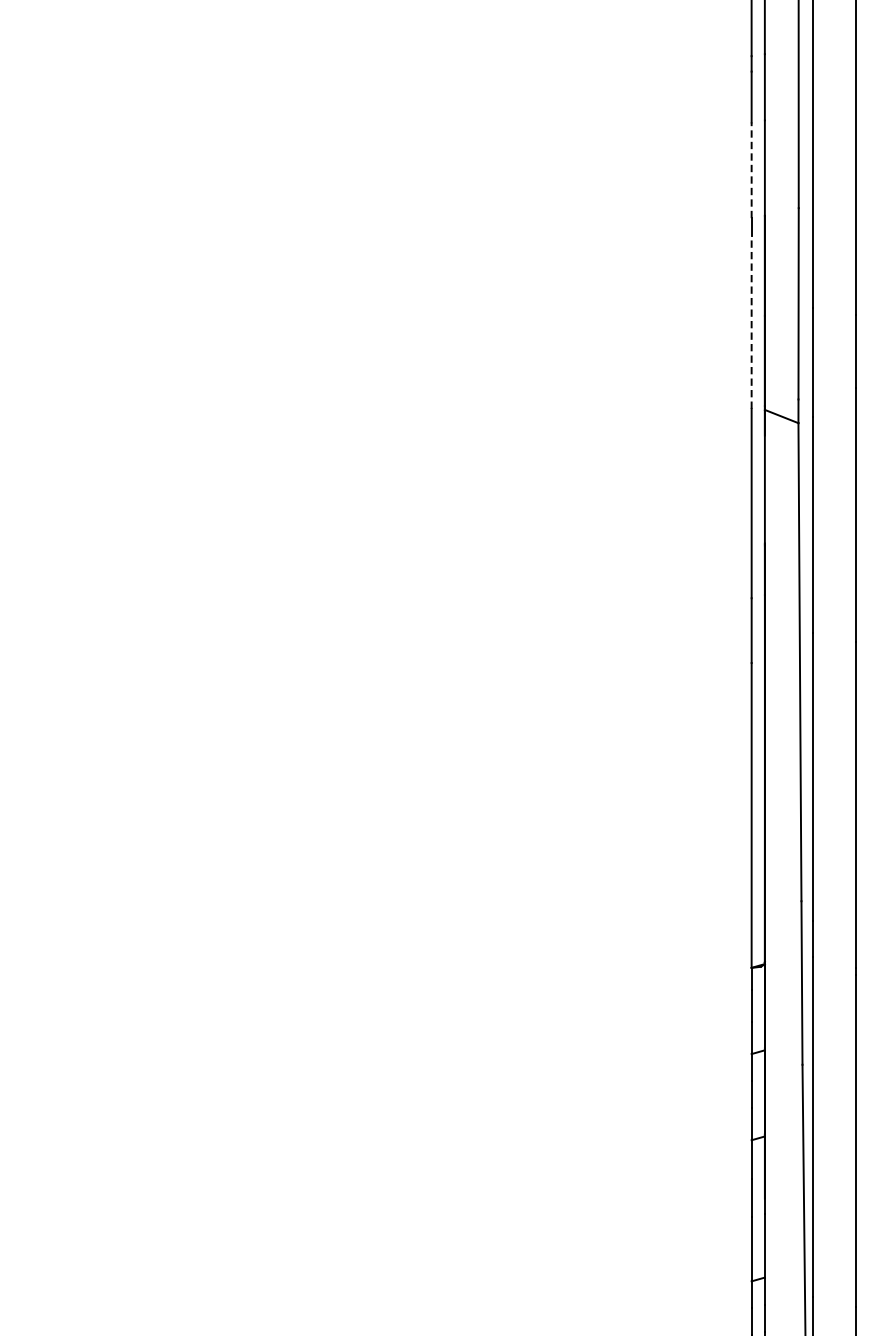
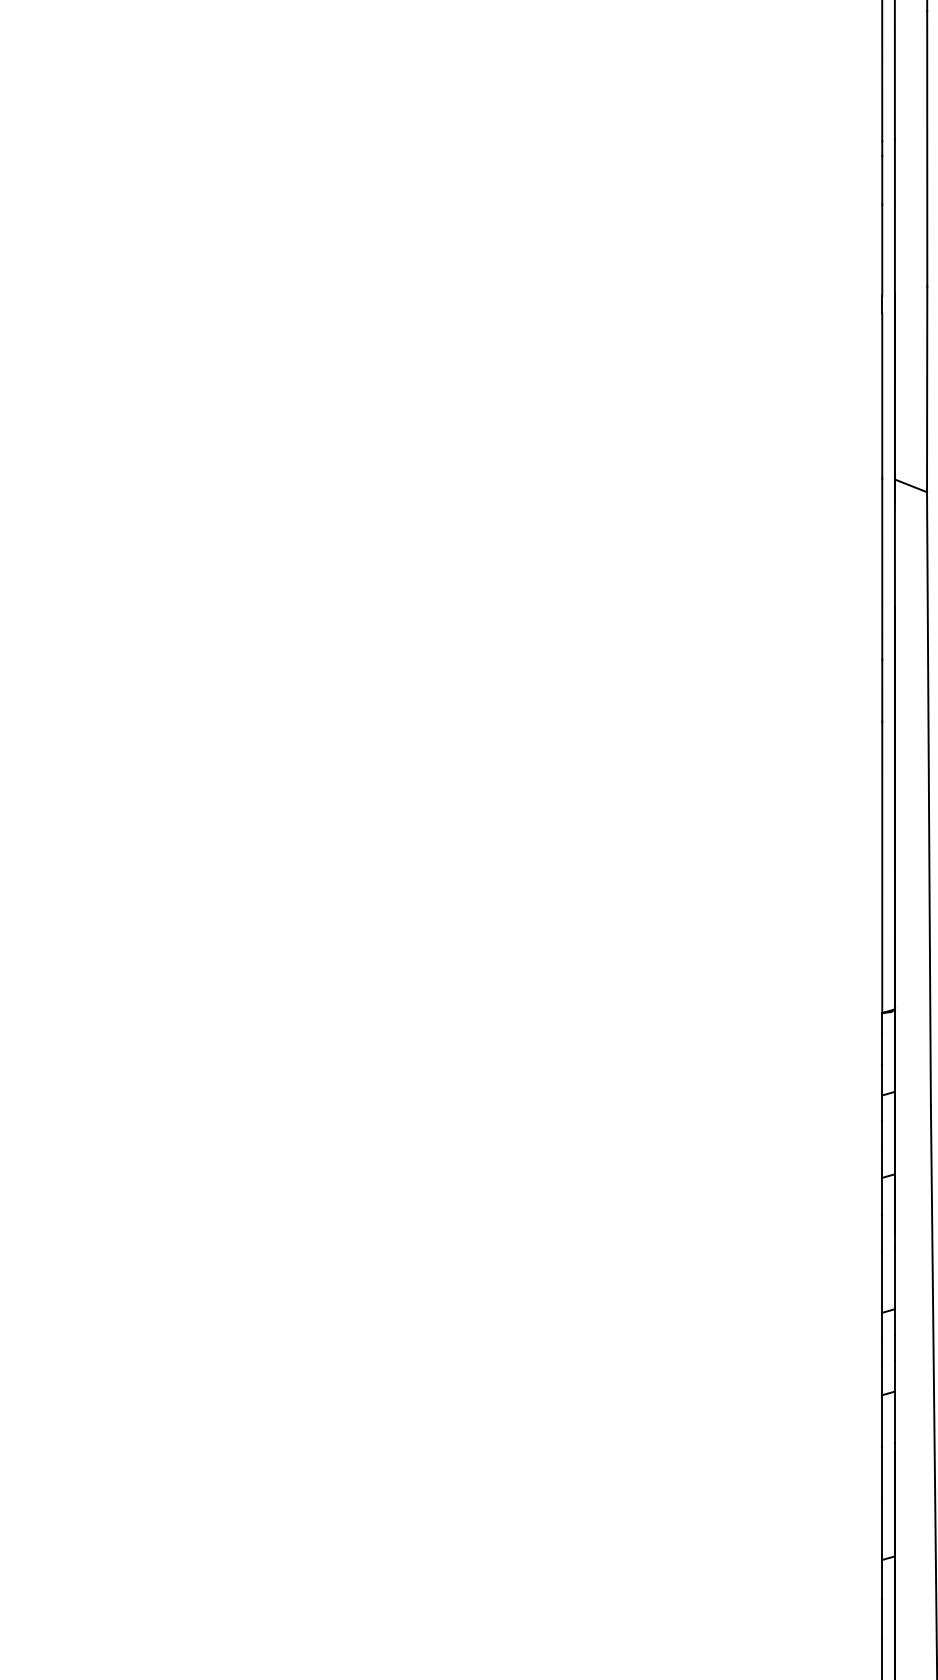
line: (751, 170) -> (882, 250), dashed -> solid
line: (751, 323) -> (882, 396), dashed -> solid

